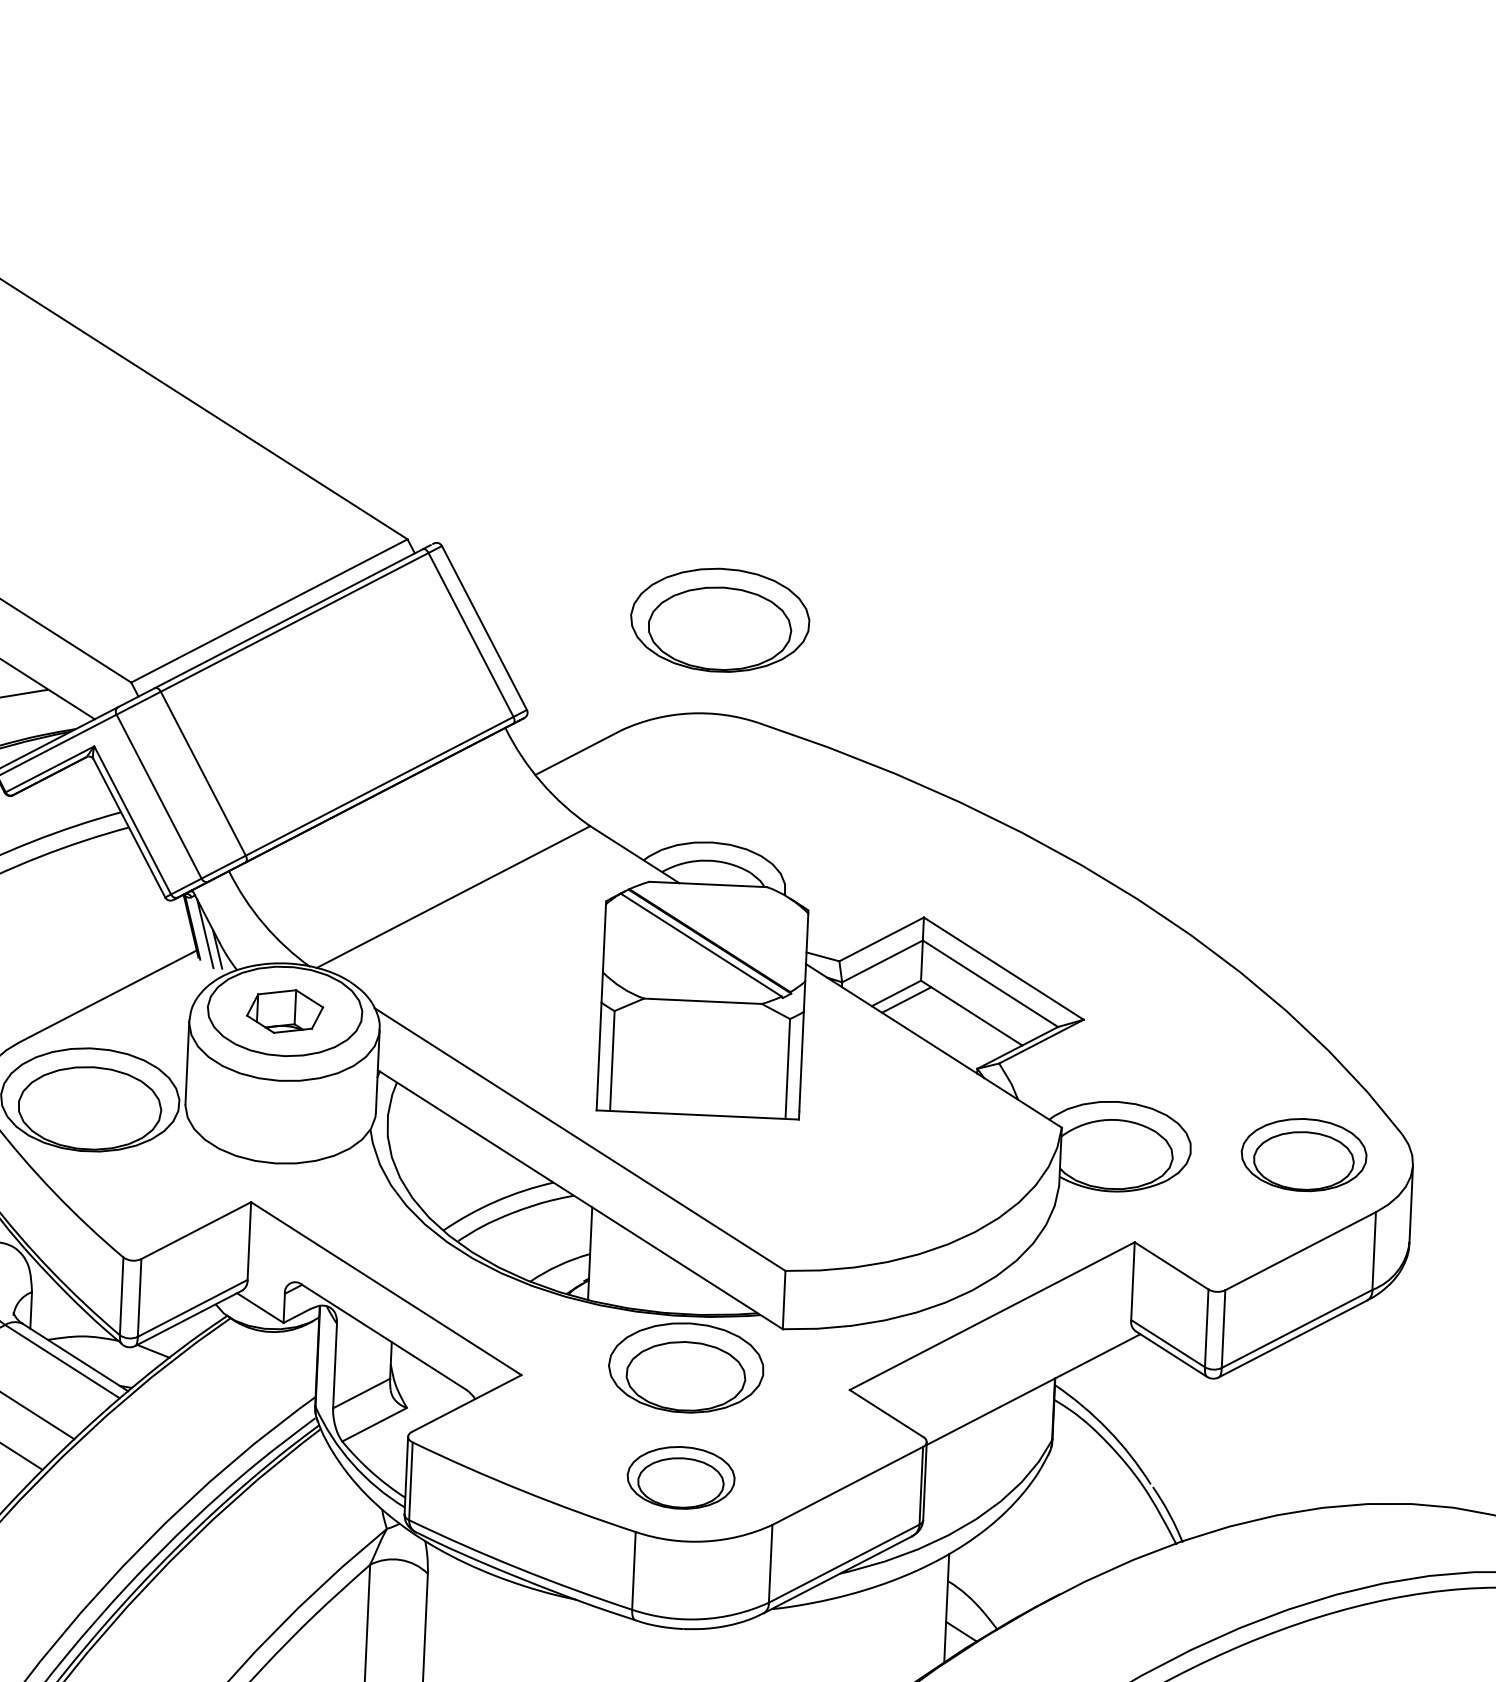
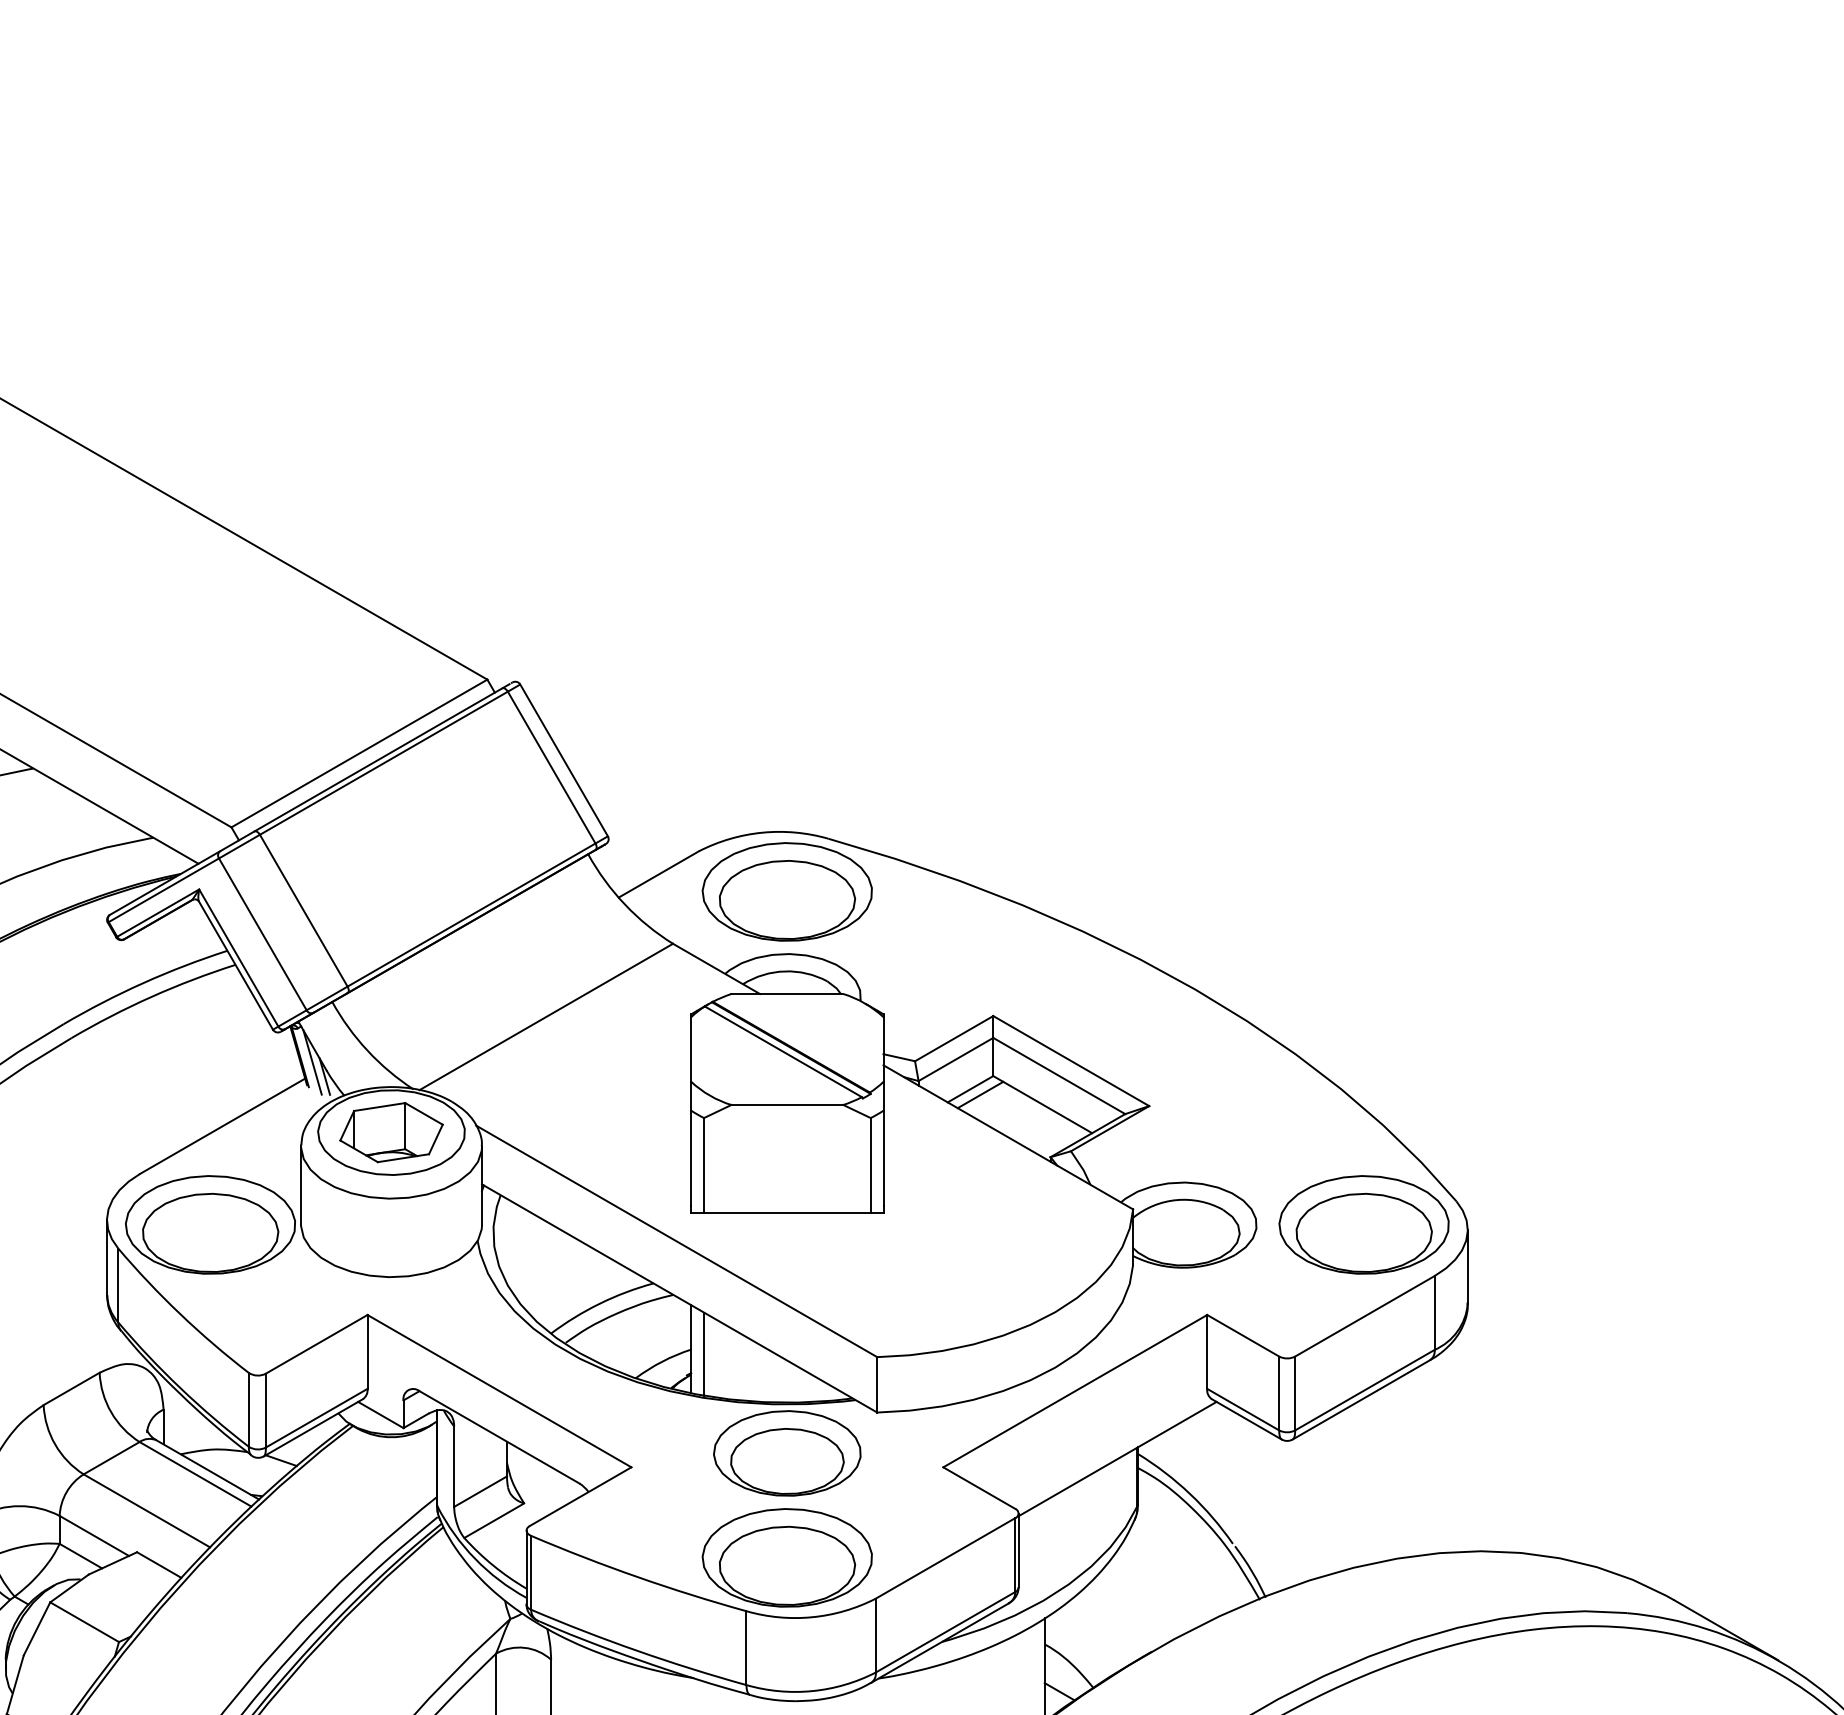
part: (719, 619) -> (786, 891), moved
part: (285, 1011) -> (391, 1132), size x1.43
part: (1303, 1154) -> (1363, 1224), size x1.43
line: (603, 1258) -> (704, 1353), added
part: (680, 1477) -> (786, 1557), size x1.67

